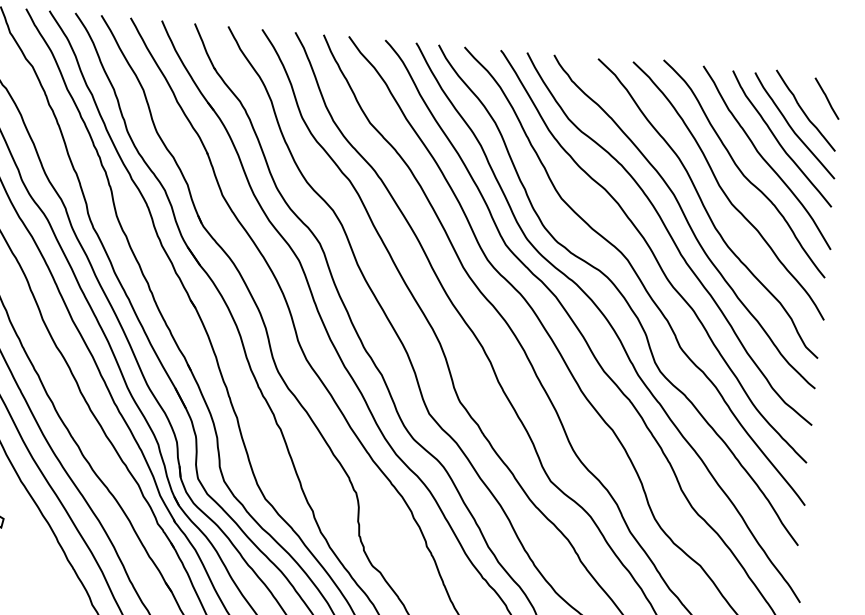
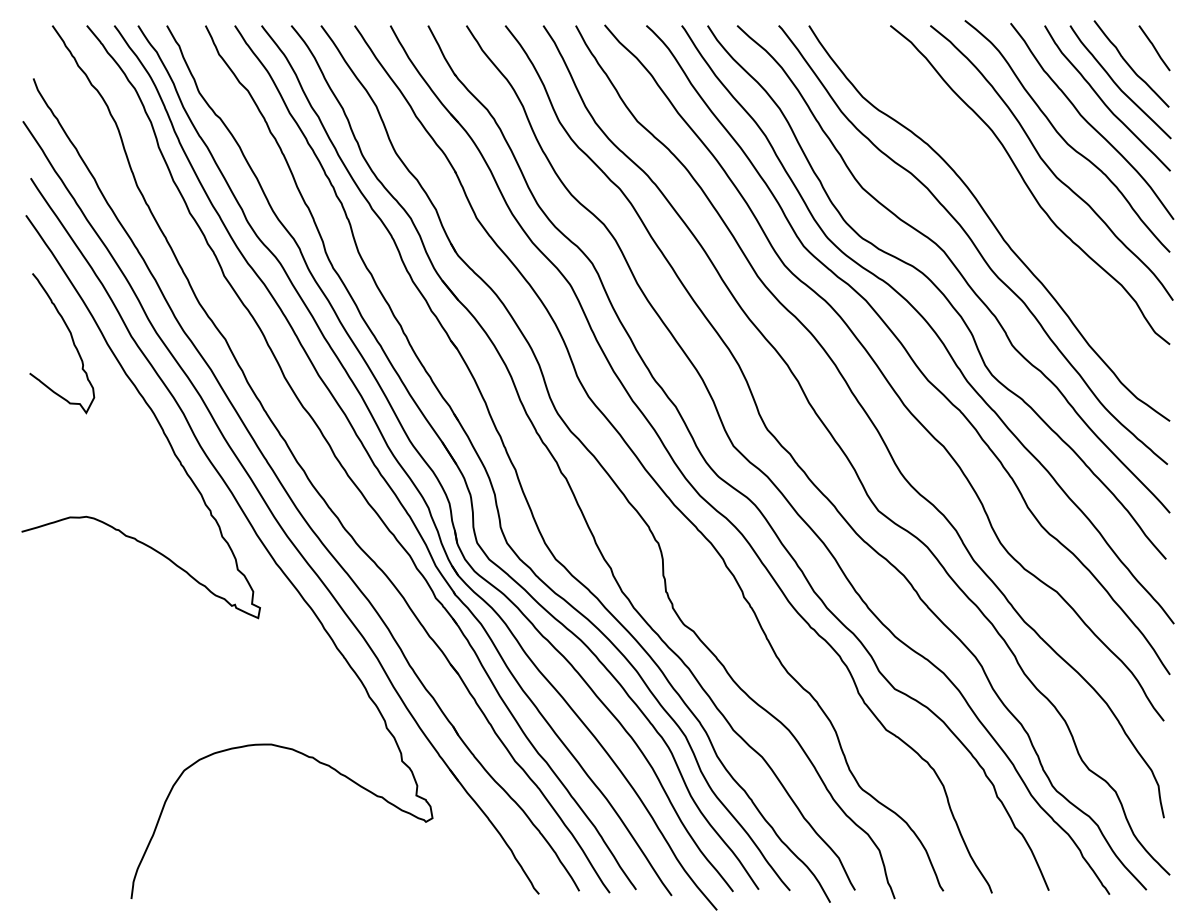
curve: (686, 221) -> (1006, 201), removed

